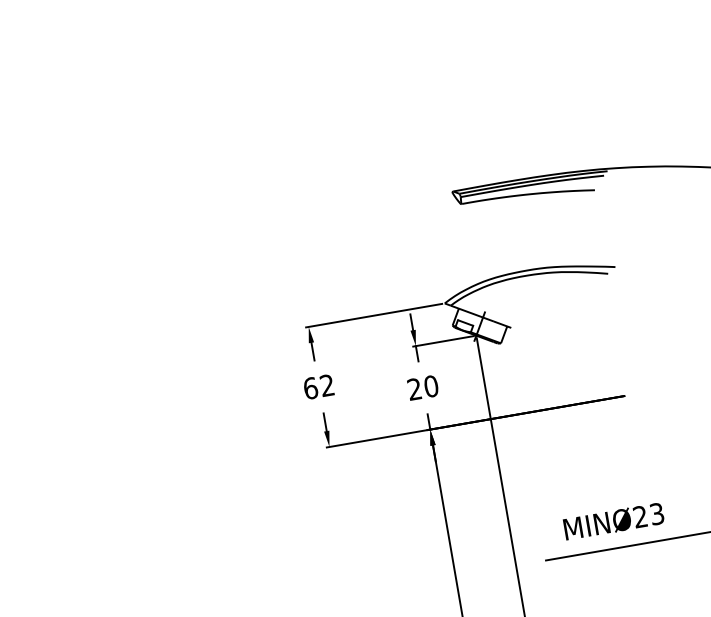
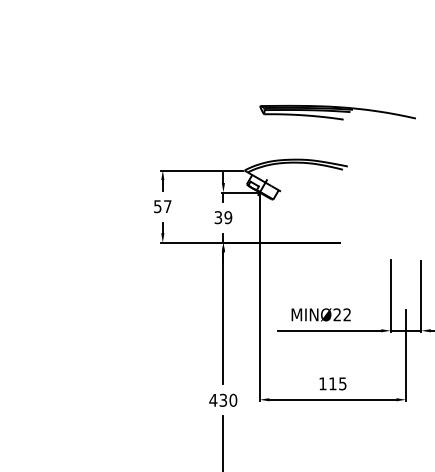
text: (318, 386) -> (162, 206), 62 -> 57
text: (423, 387) -> (223, 217), 20 -> 39
text: (655, 513) -> (346, 314), MINØ23 -> MINØ22

